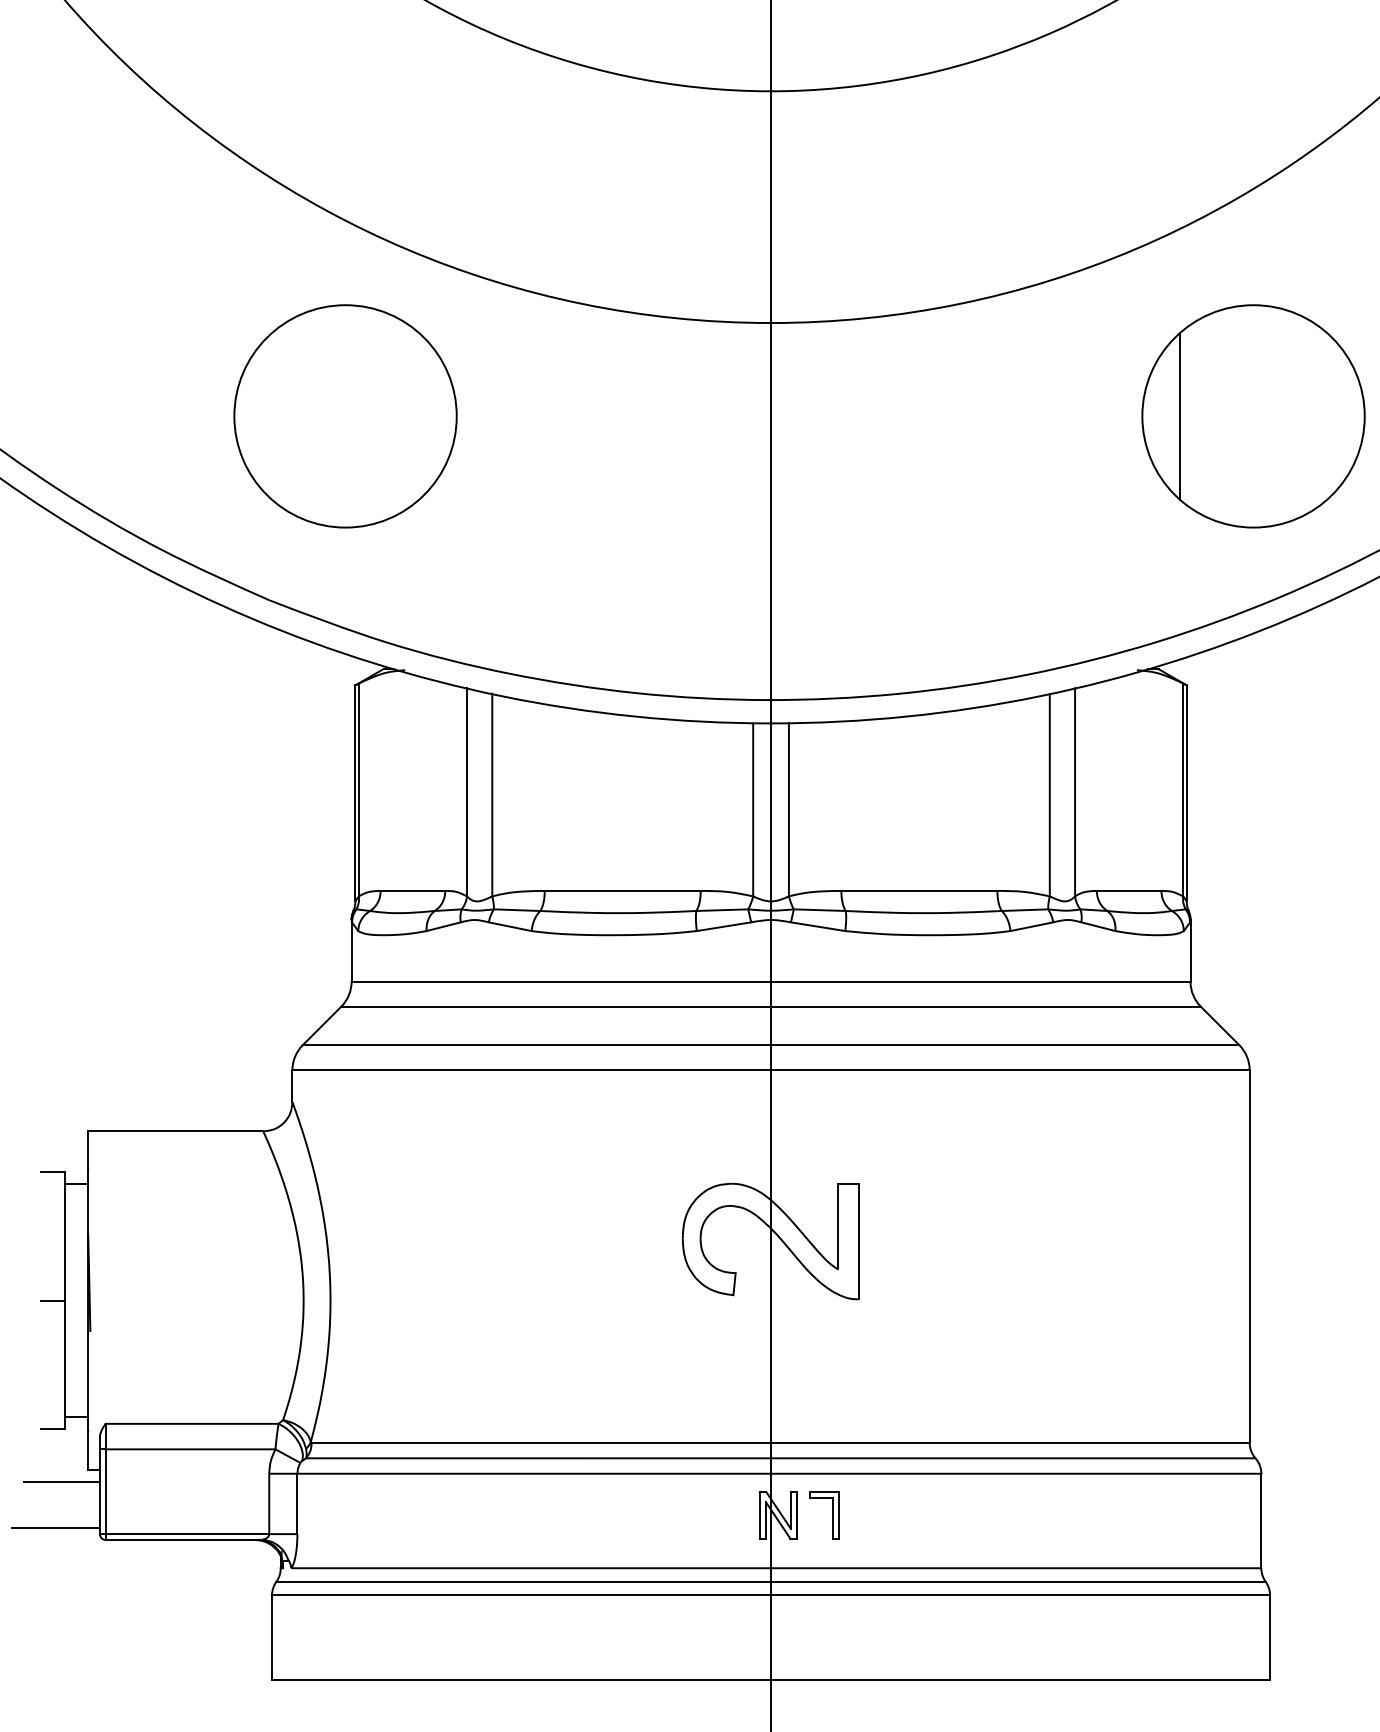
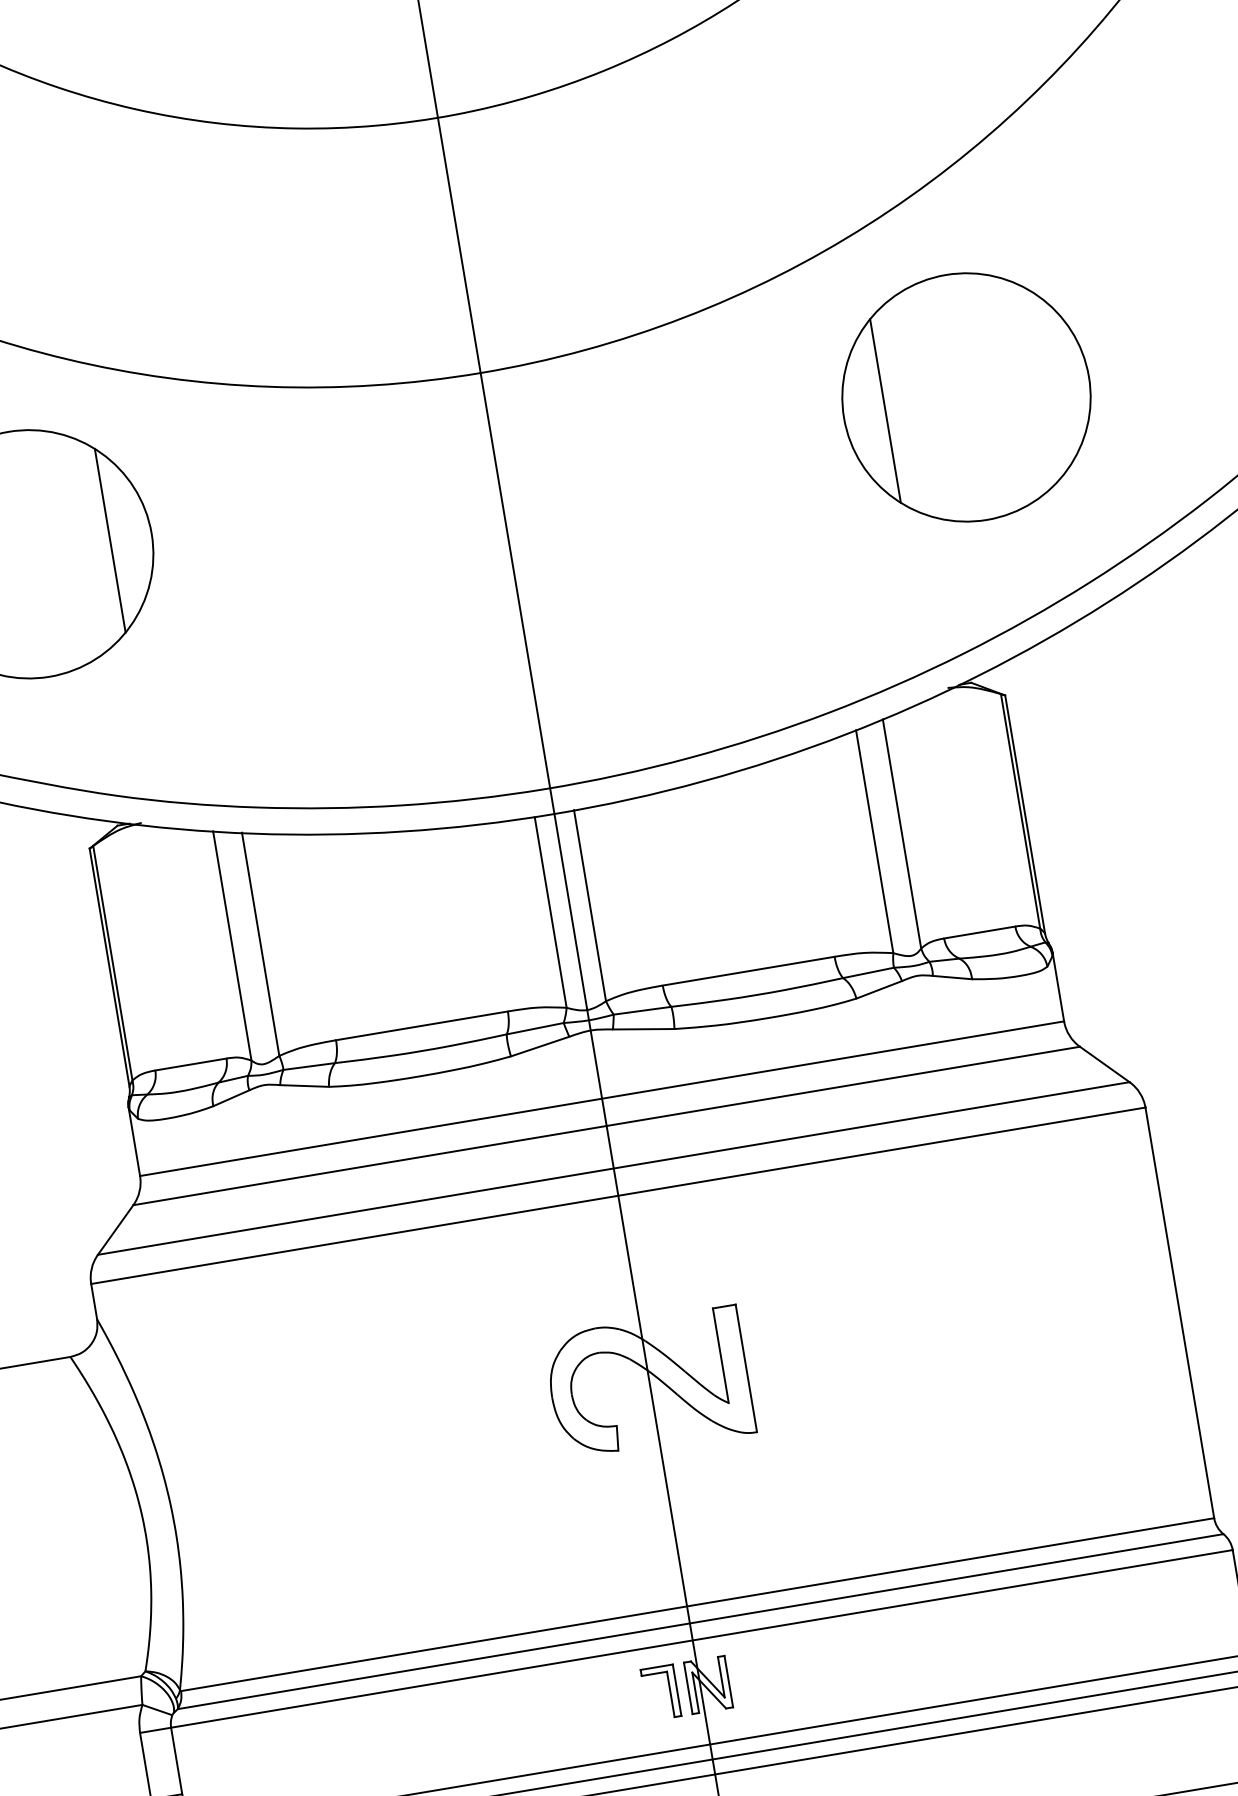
line: (419, 416) -> (110, 540), added
part: (1253, 416) -> (966, 397), moved
part: (832, 1515) -> (670, 1691), moved

